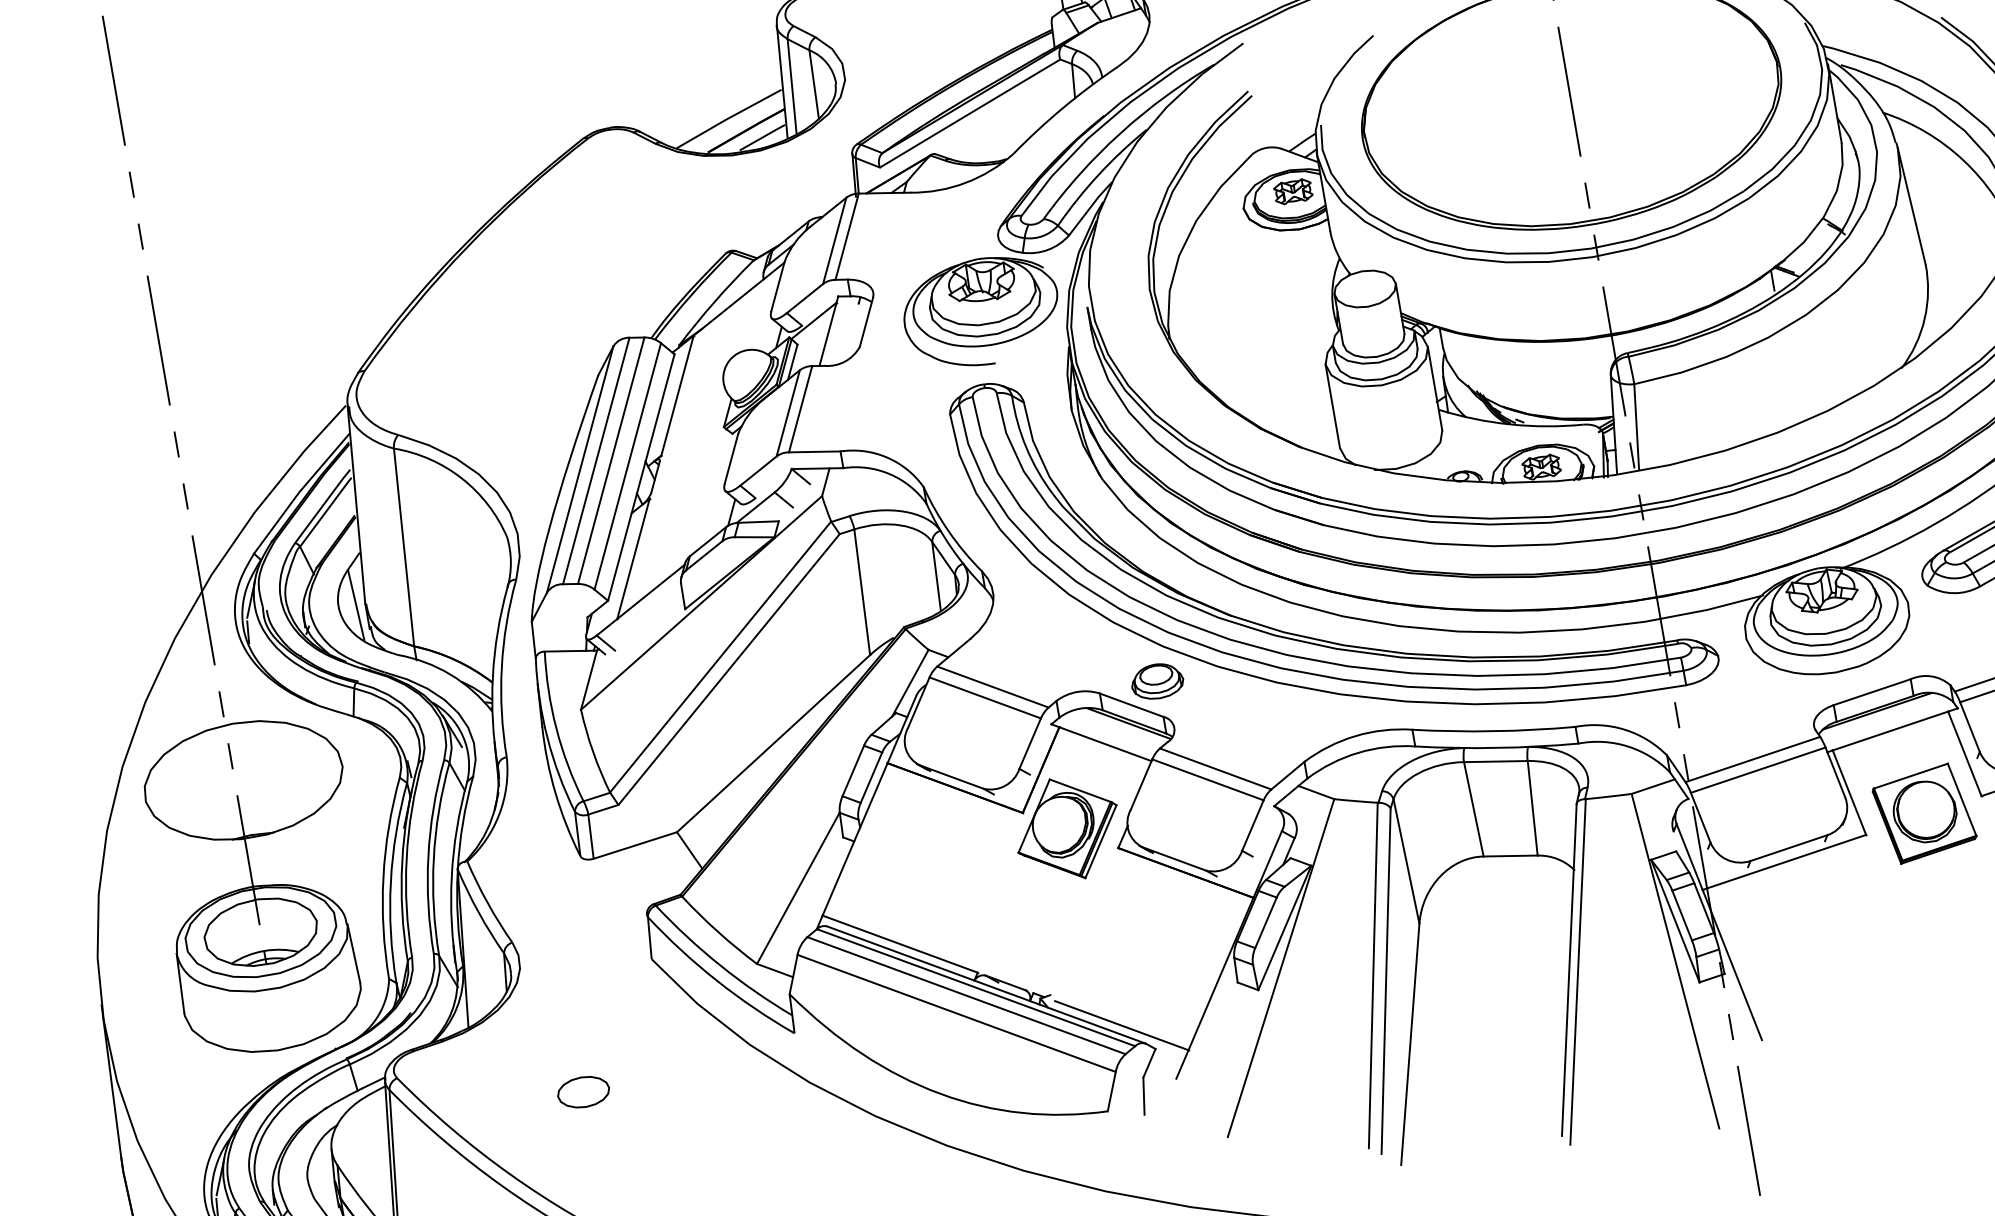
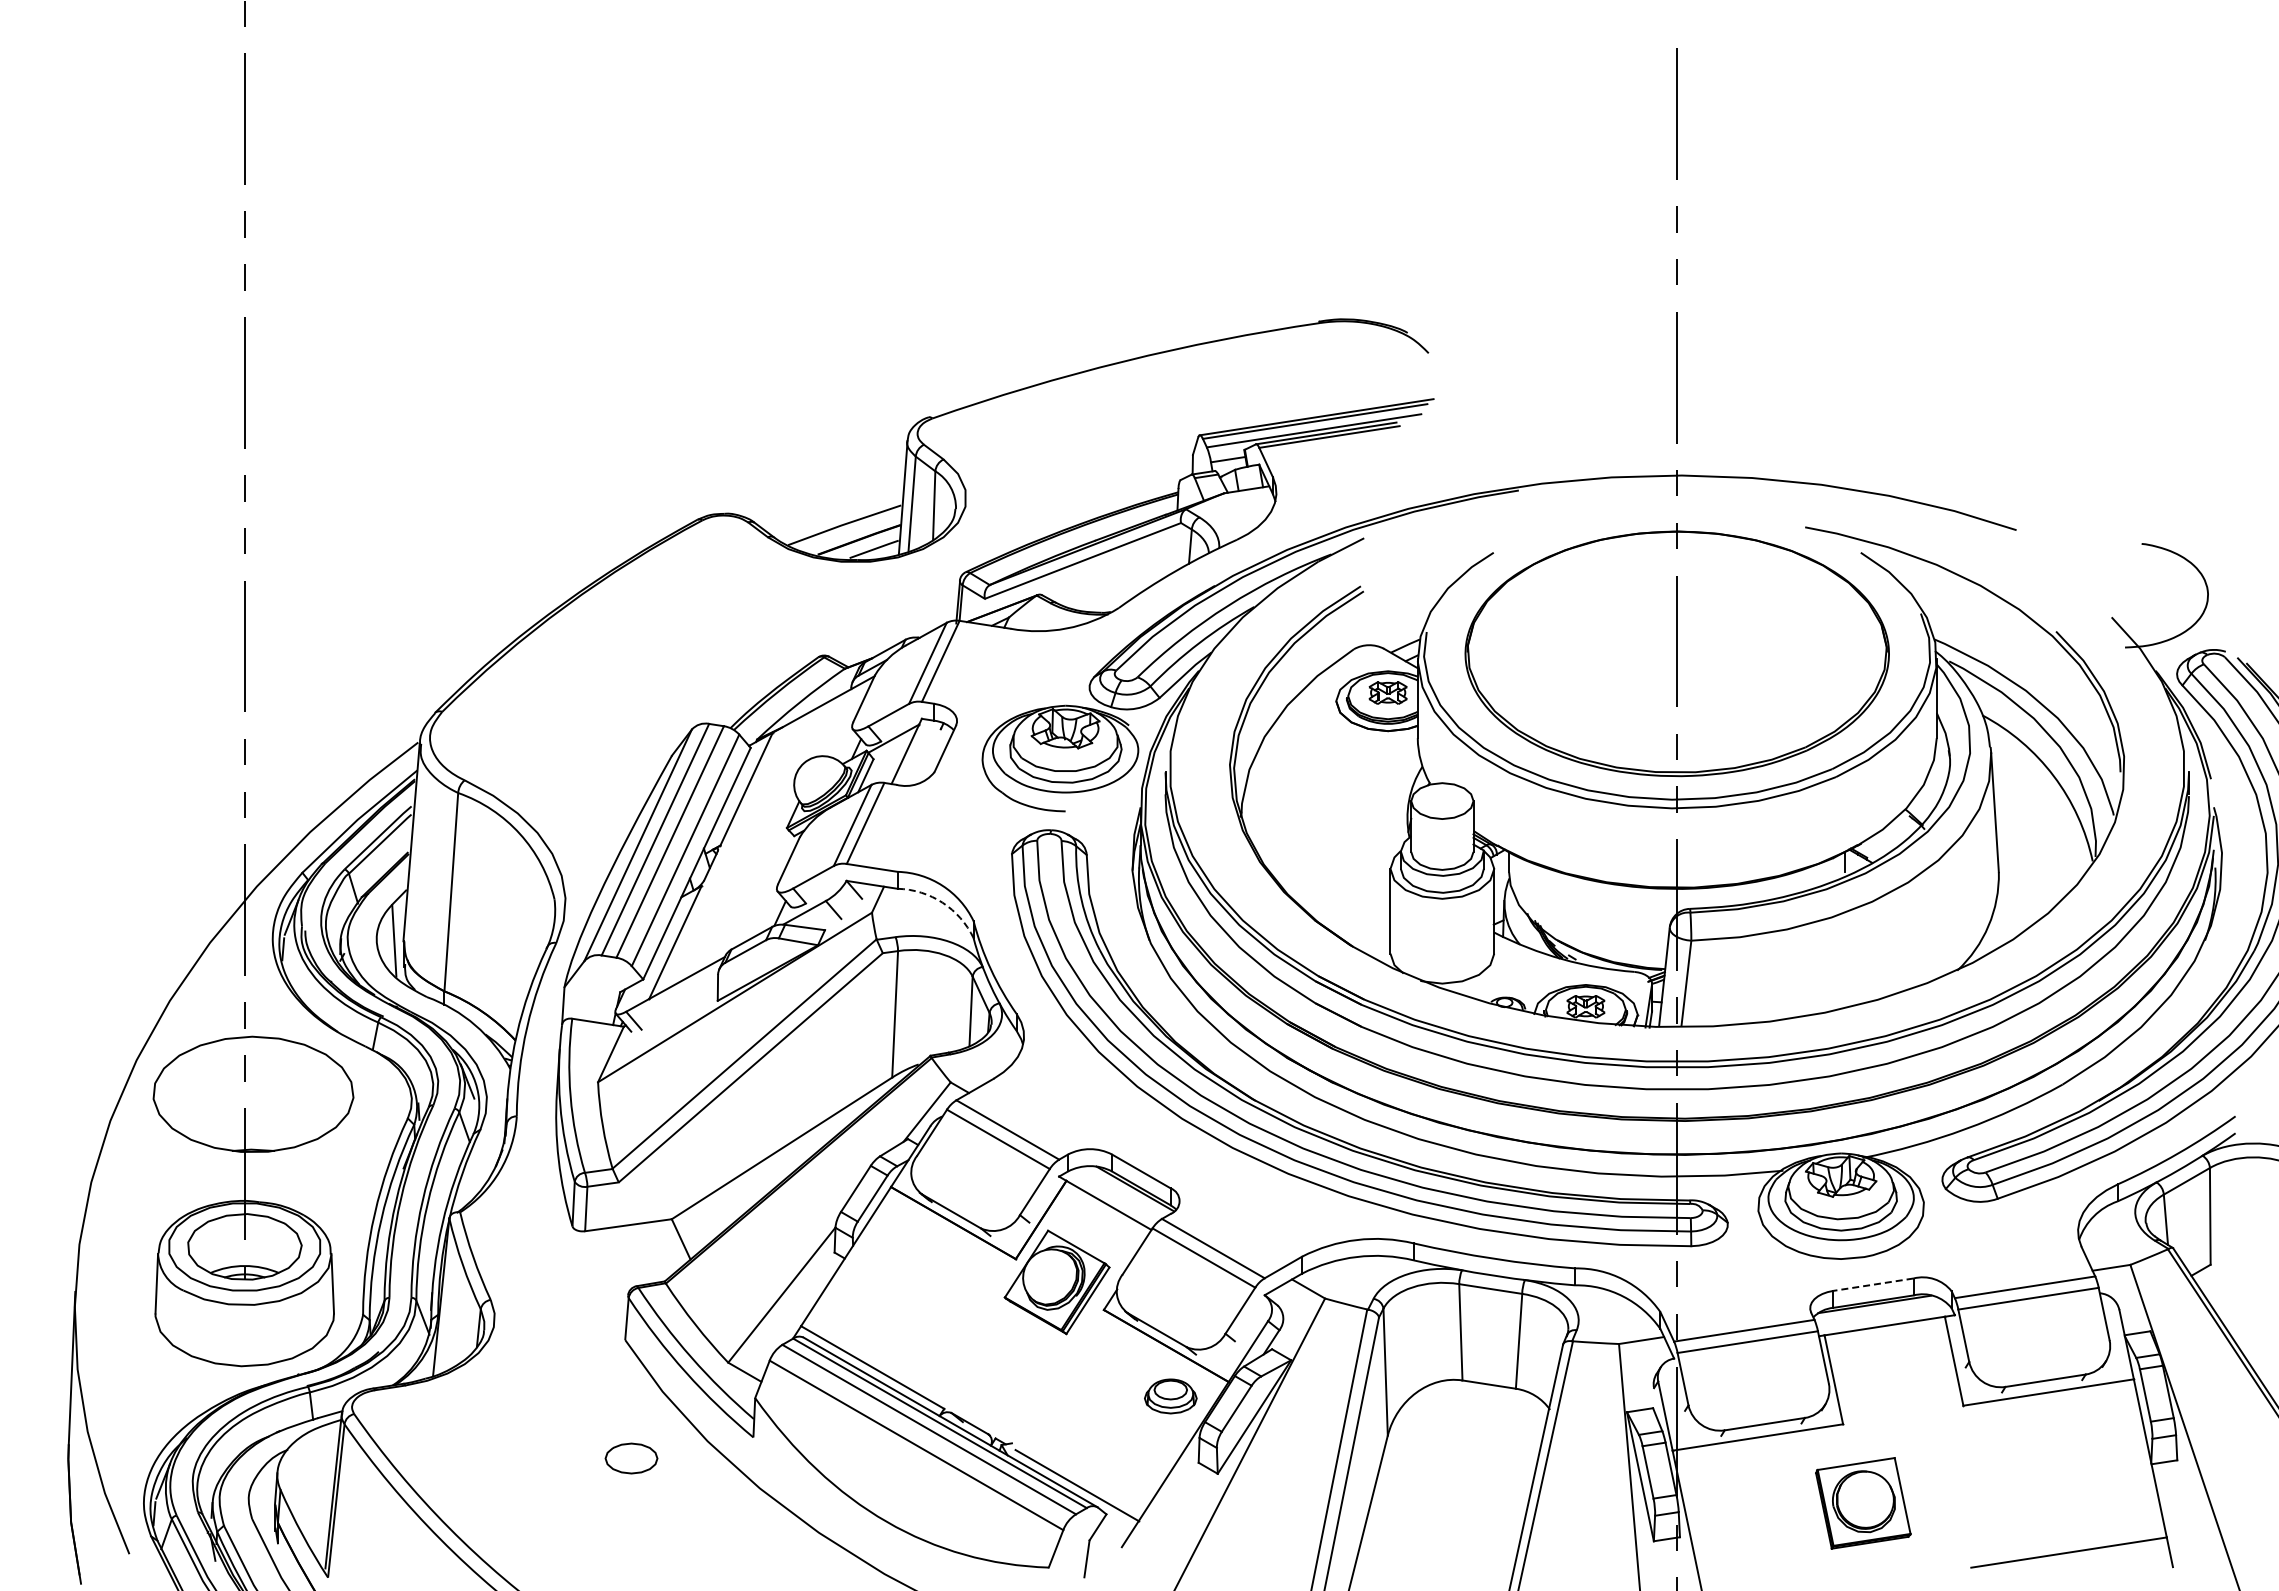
arc: (889, 474) -> (942, 902), solid -> dashed
part: (1157, 681) -> (1170, 1396), moved
line: (1872, 691) -> (1873, 1284), solid -> dashed
part: (1924, 813) -> (1863, 1503), moved
part: (583, 1092) -> (631, 1458), moved

